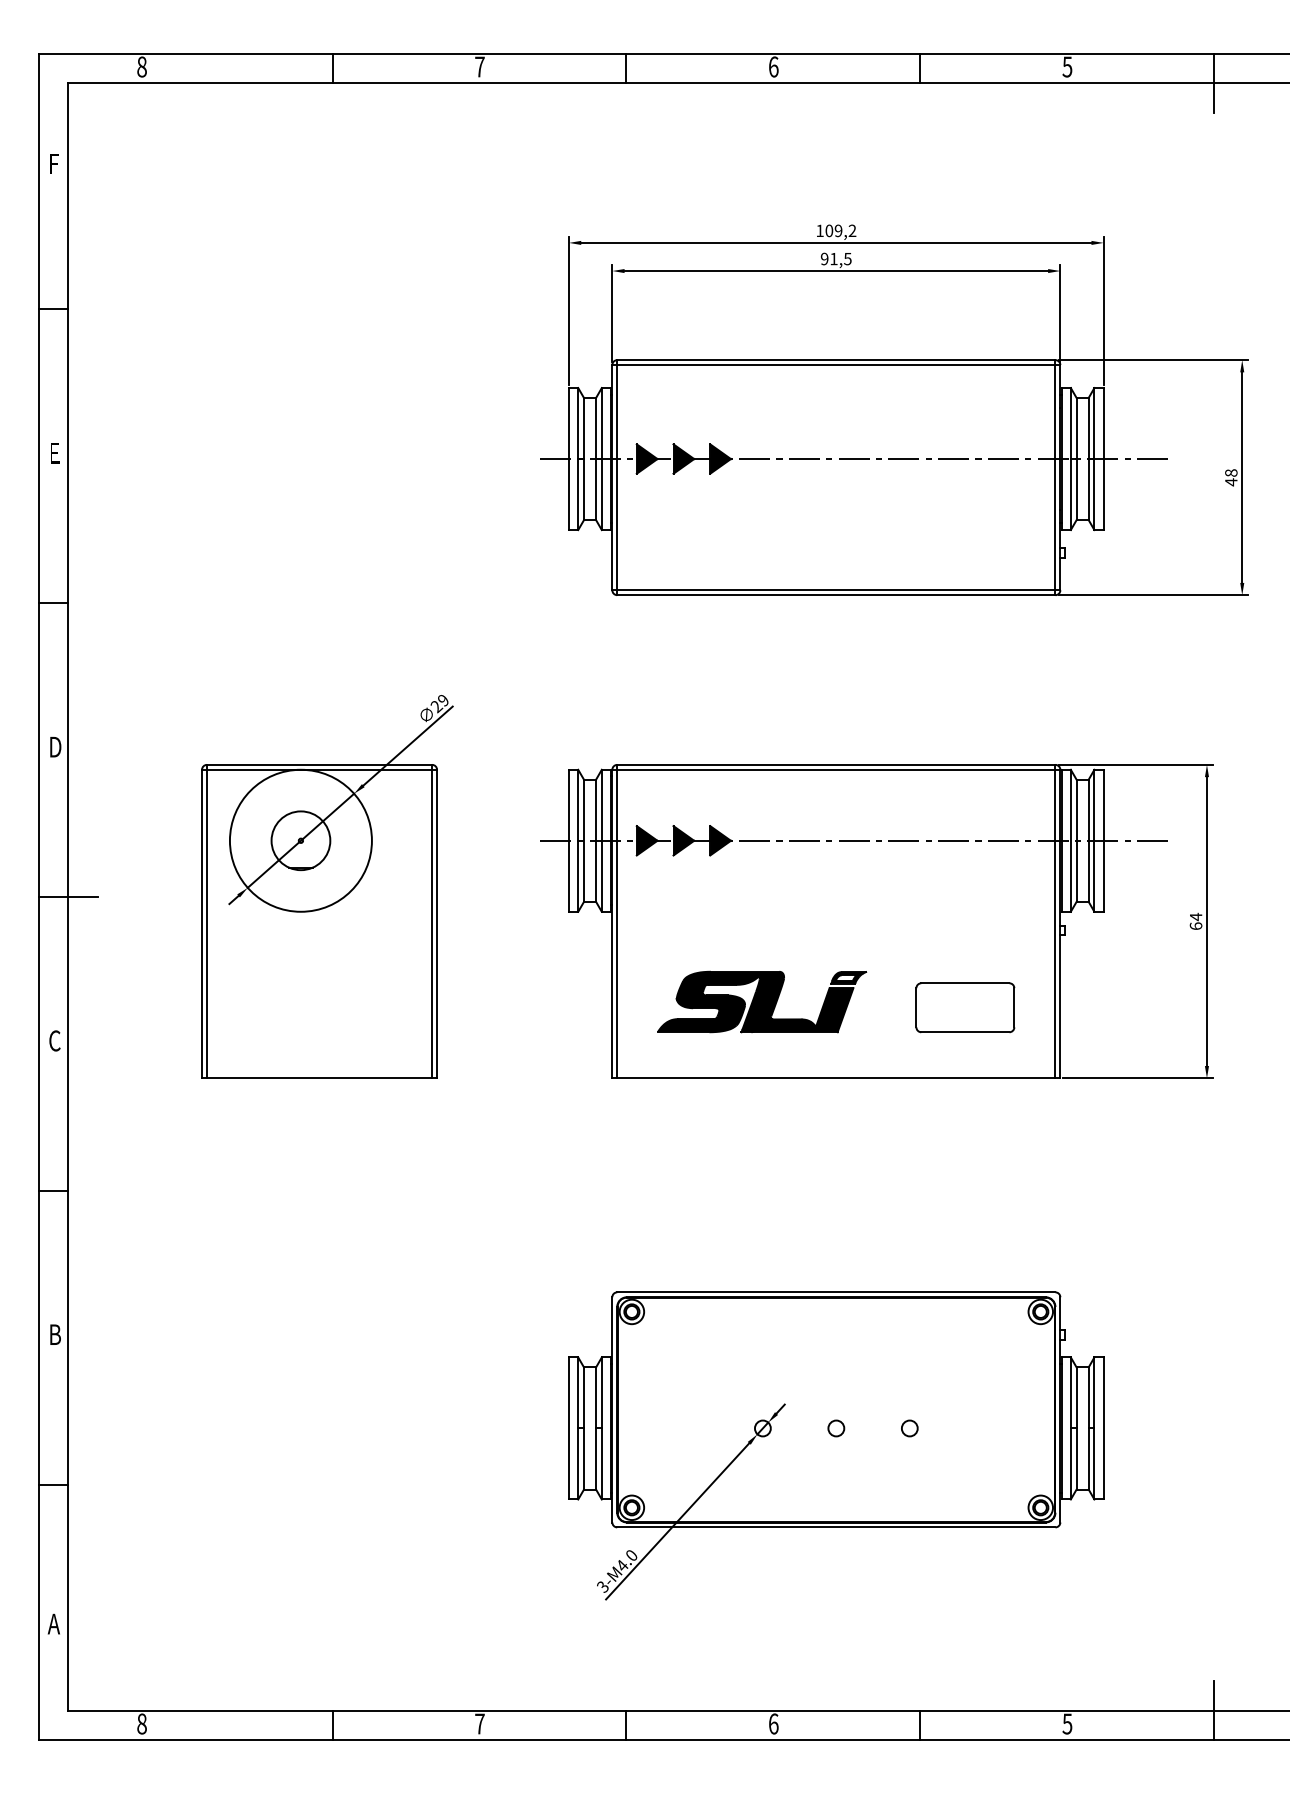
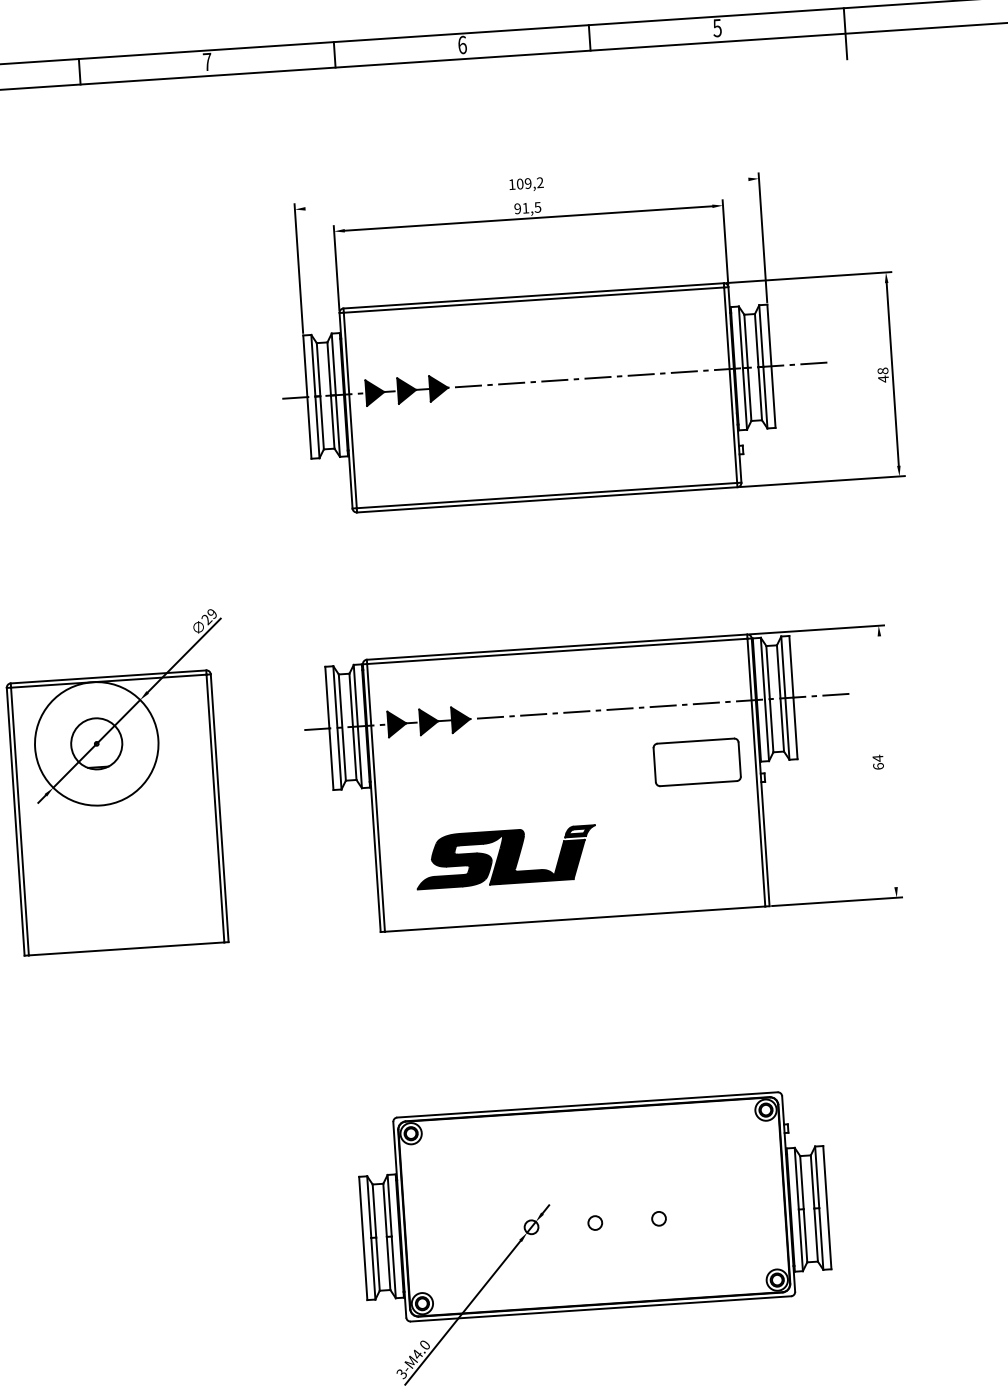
line: (836, 242) -> (527, 193), removed
line: (1206, 921) -> (887, 761), removed
part: (965, 1007) -> (697, 762), moved

